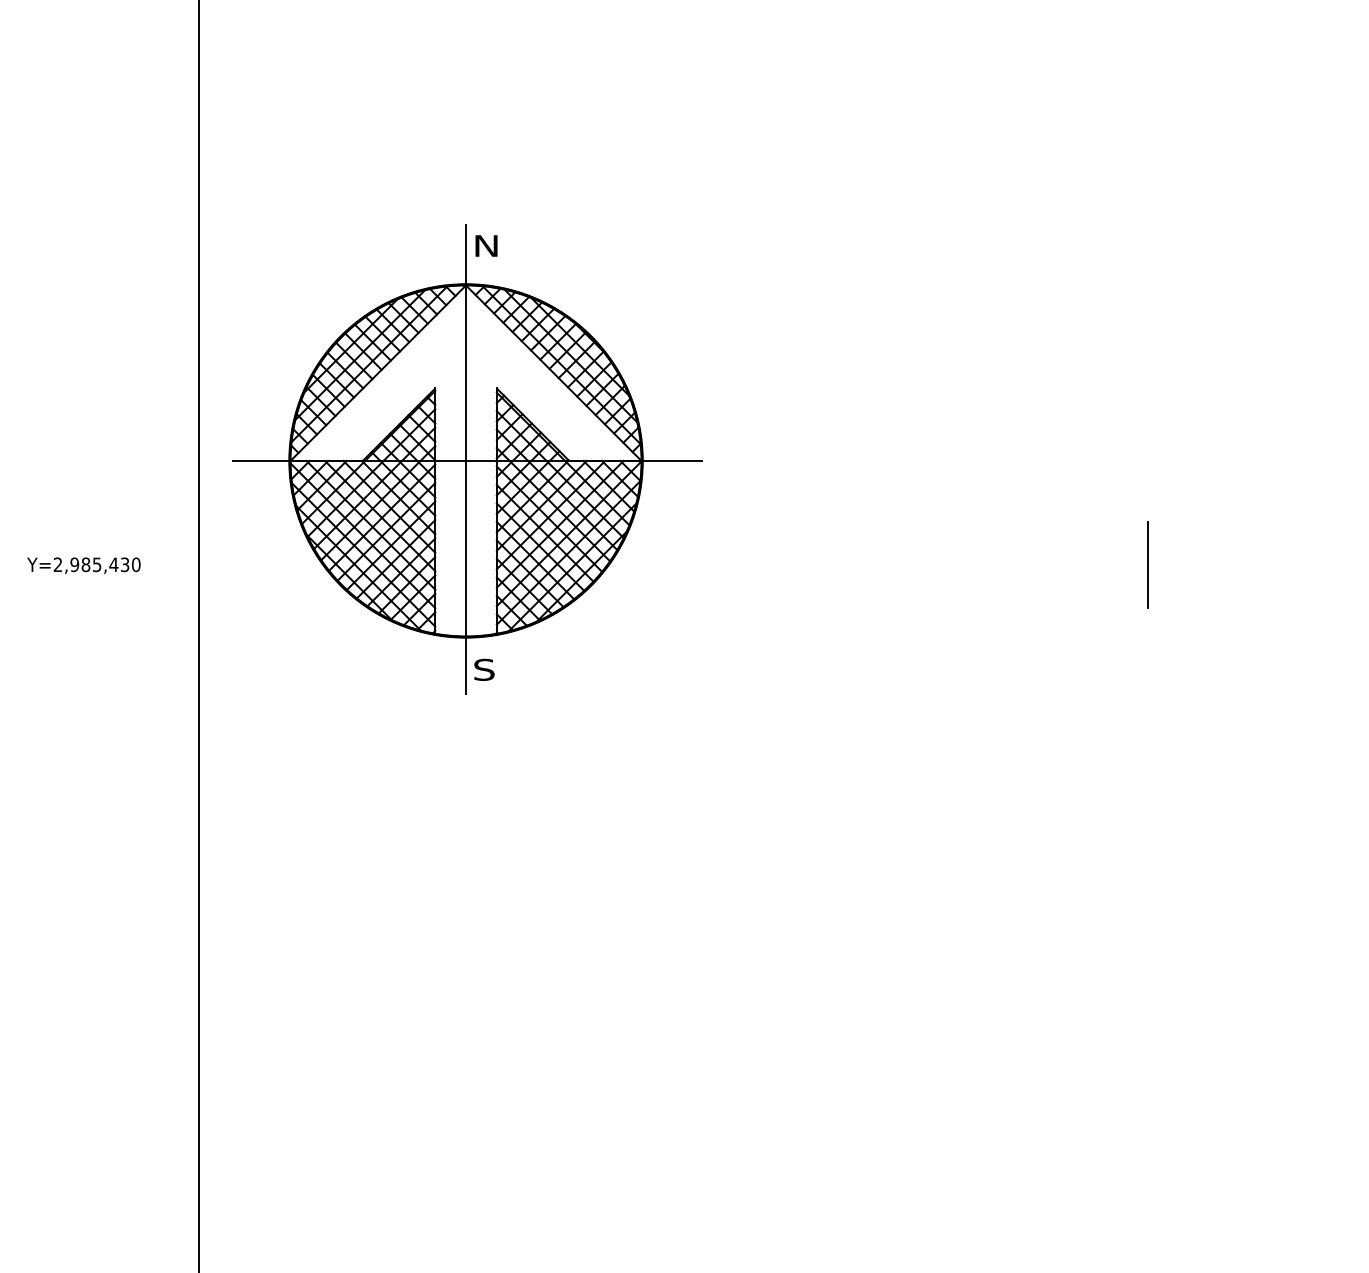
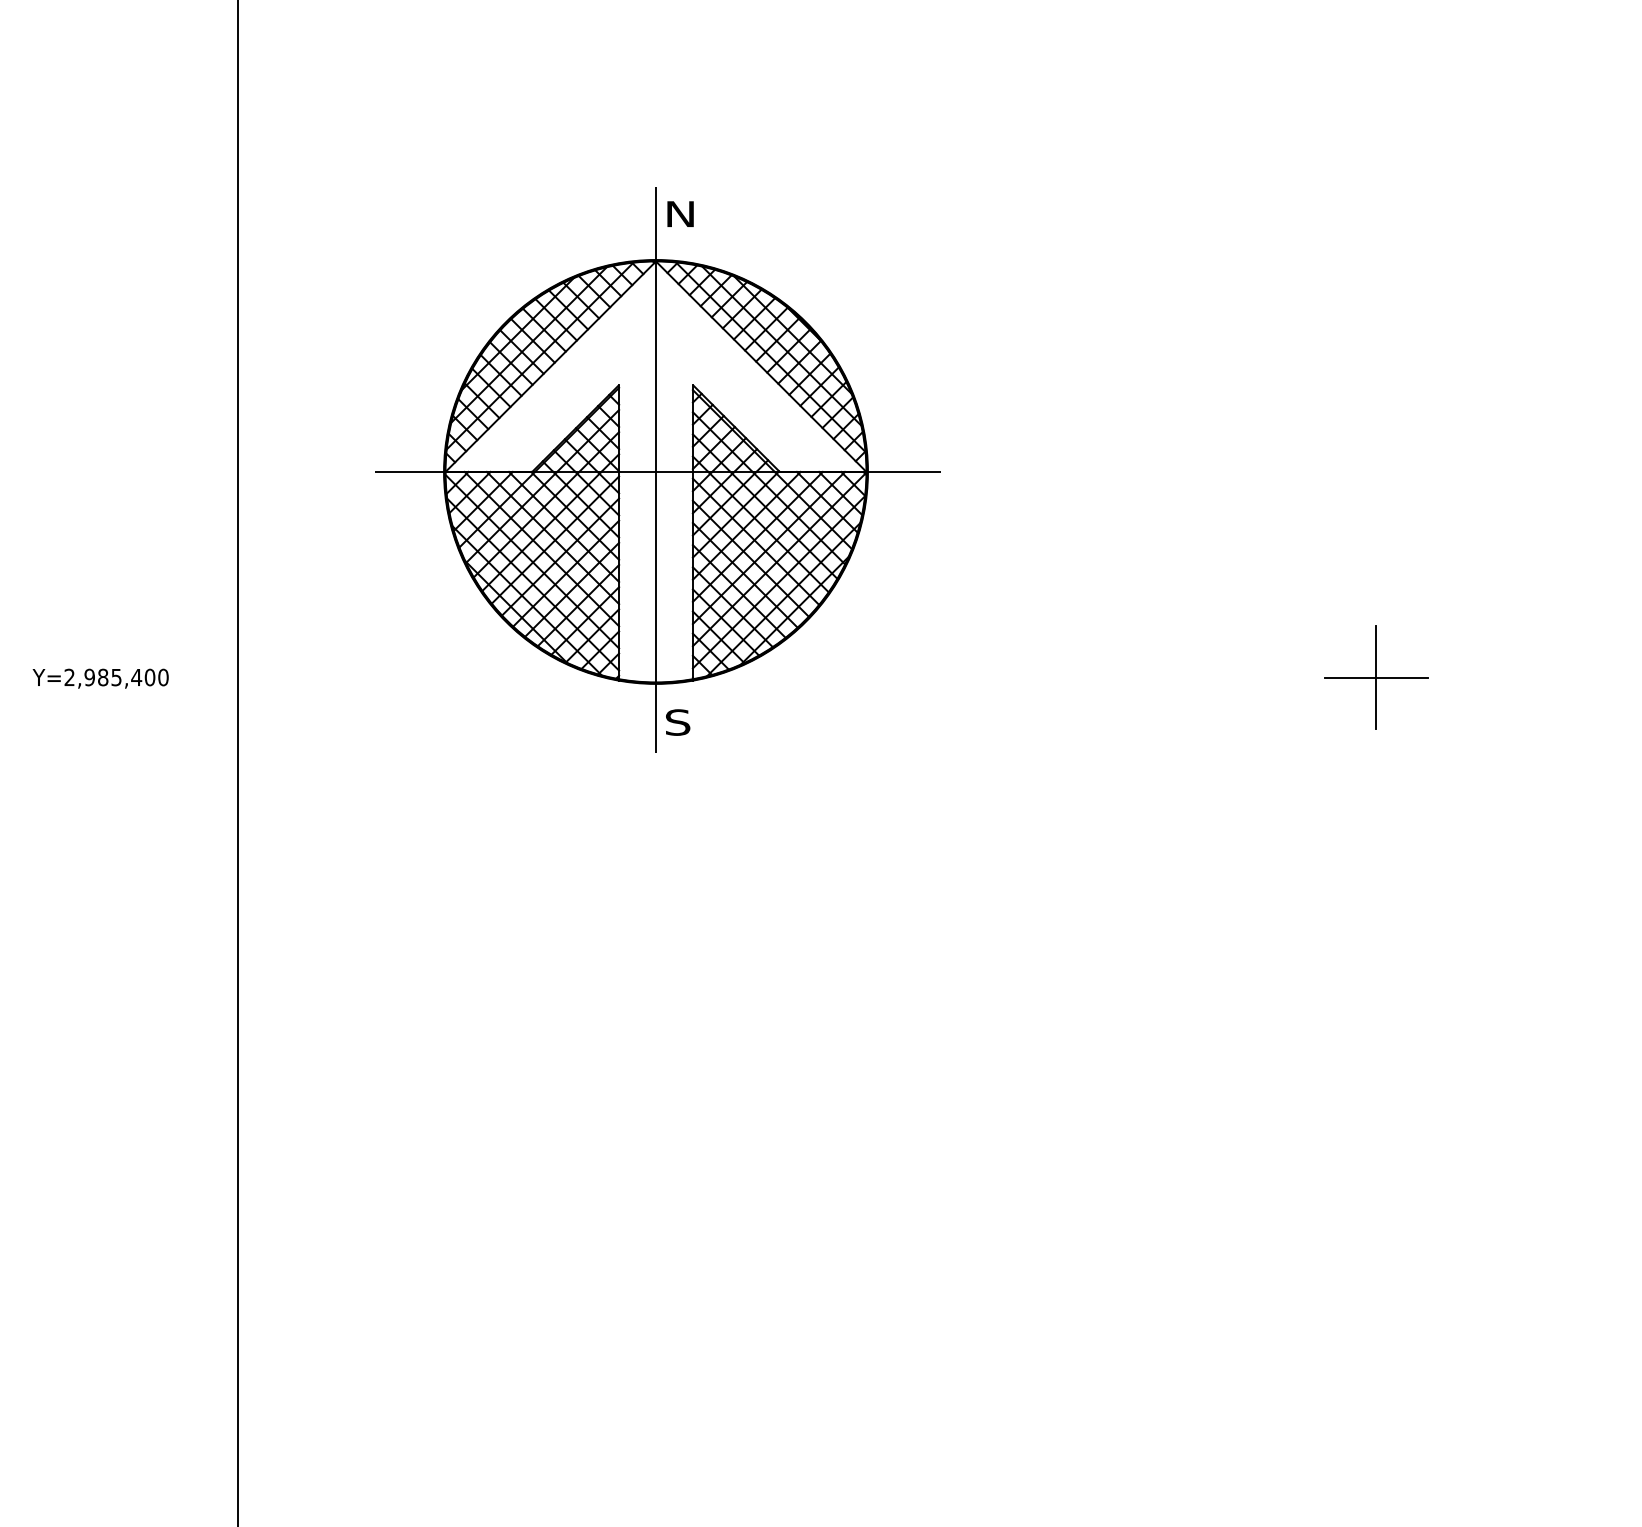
part: (467, 458) -> (657, 469), moved
text: (124, 564) -> (149, 677), Y=2,985,430 -> Y=2,985,400
line: (1147, 564) -> (1376, 677), added

